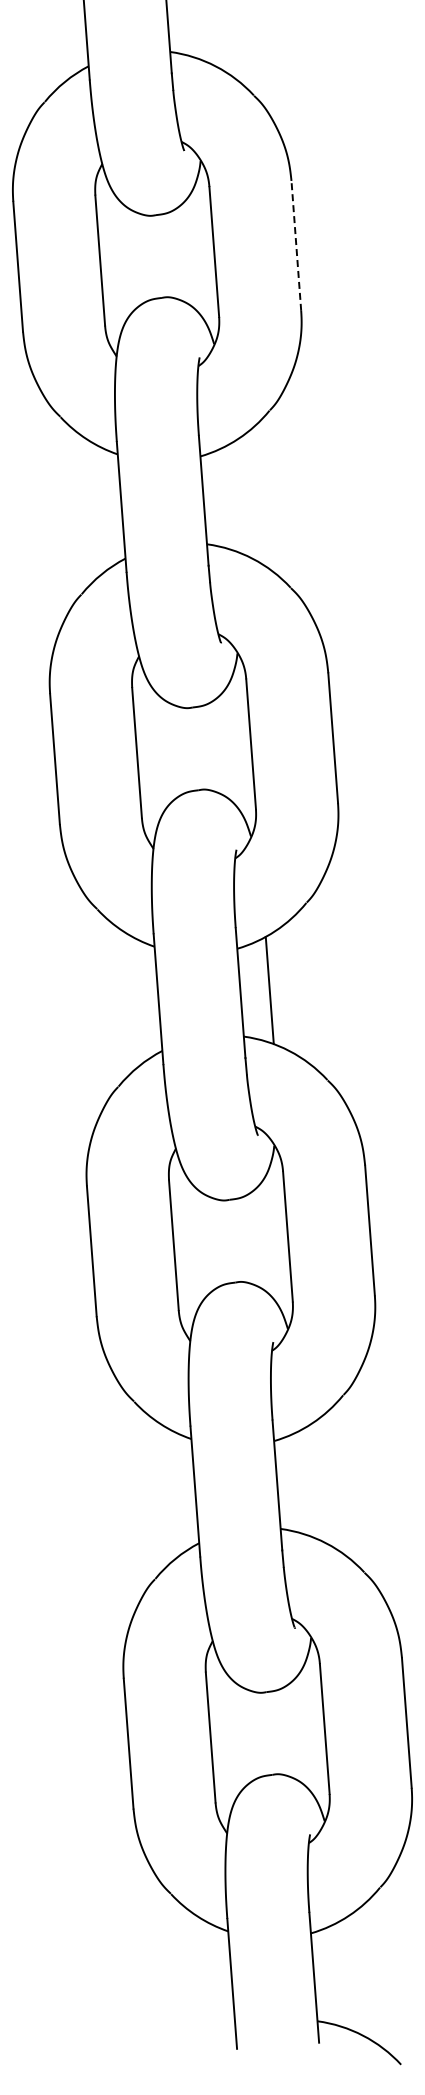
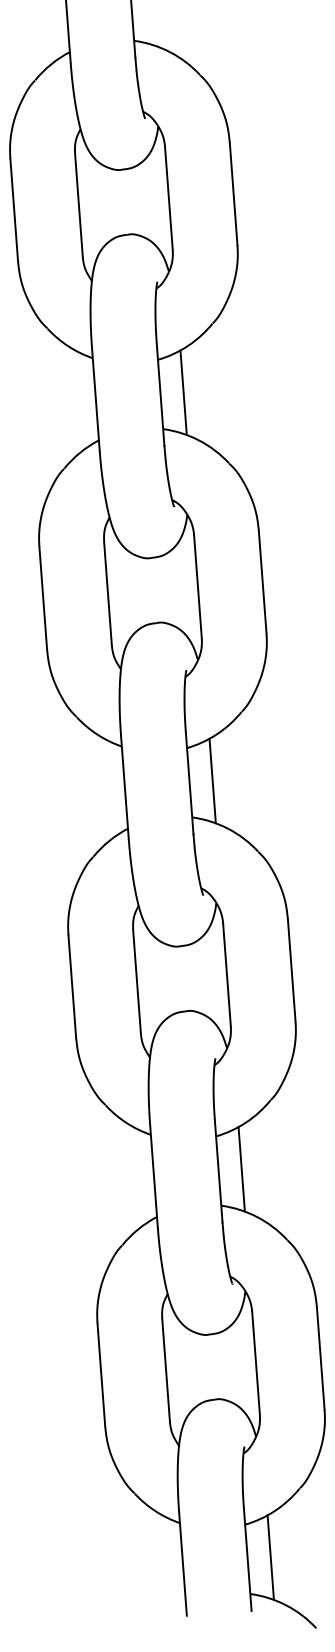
line: (296, 245) -> (233, 193), dashed -> solid
line: (232, 497) -> (183, 392), added
line: (306, 1482) -> (241, 1169), added
line: (343, 1974) -> (270, 1557), added

